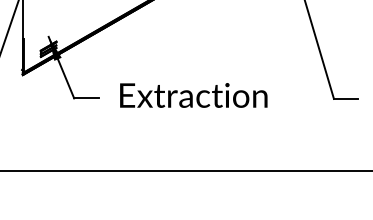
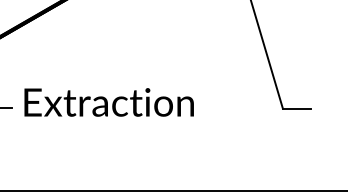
text: (193, 95) -> (108, 102), moved

